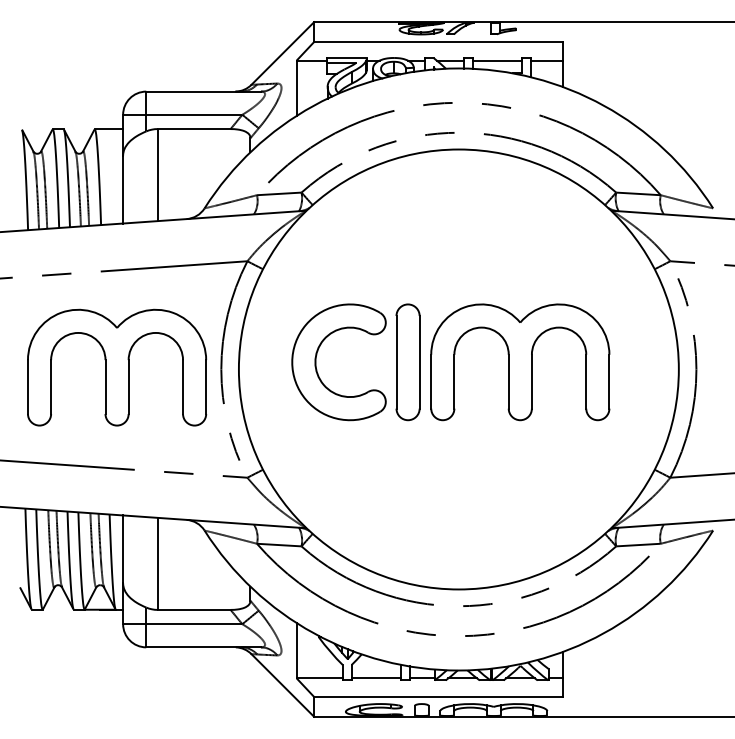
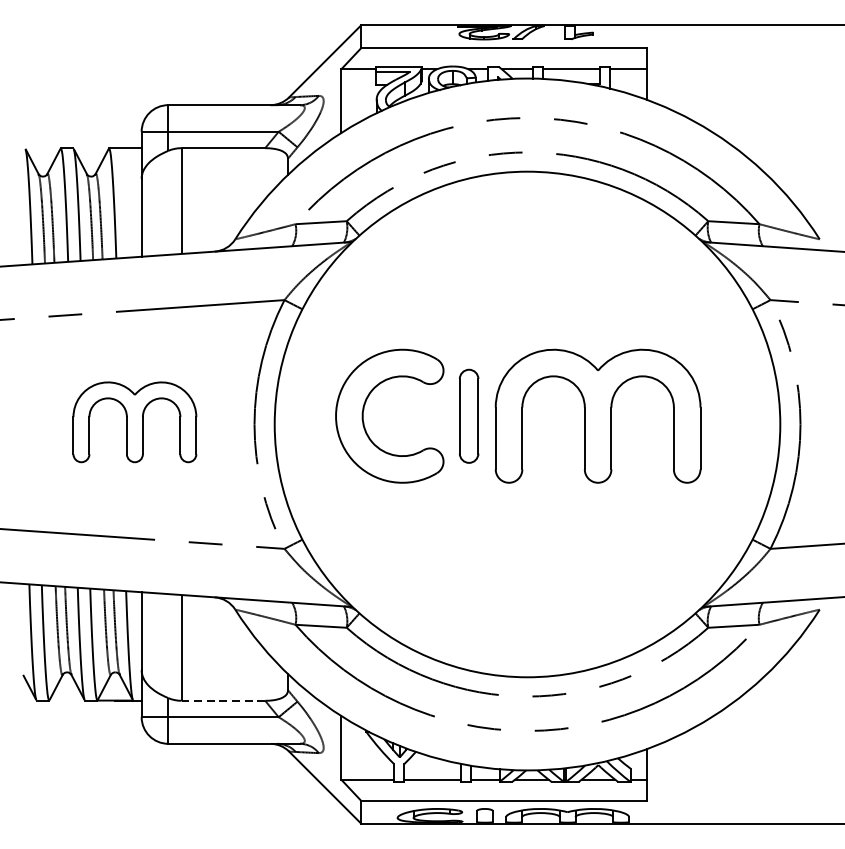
part: (407, 362) -> (468, 416), size x0.7
part: (117, 367) -> (135, 422), size x0.6
line: (193, 609) -> (222, 700), solid -> dashed

